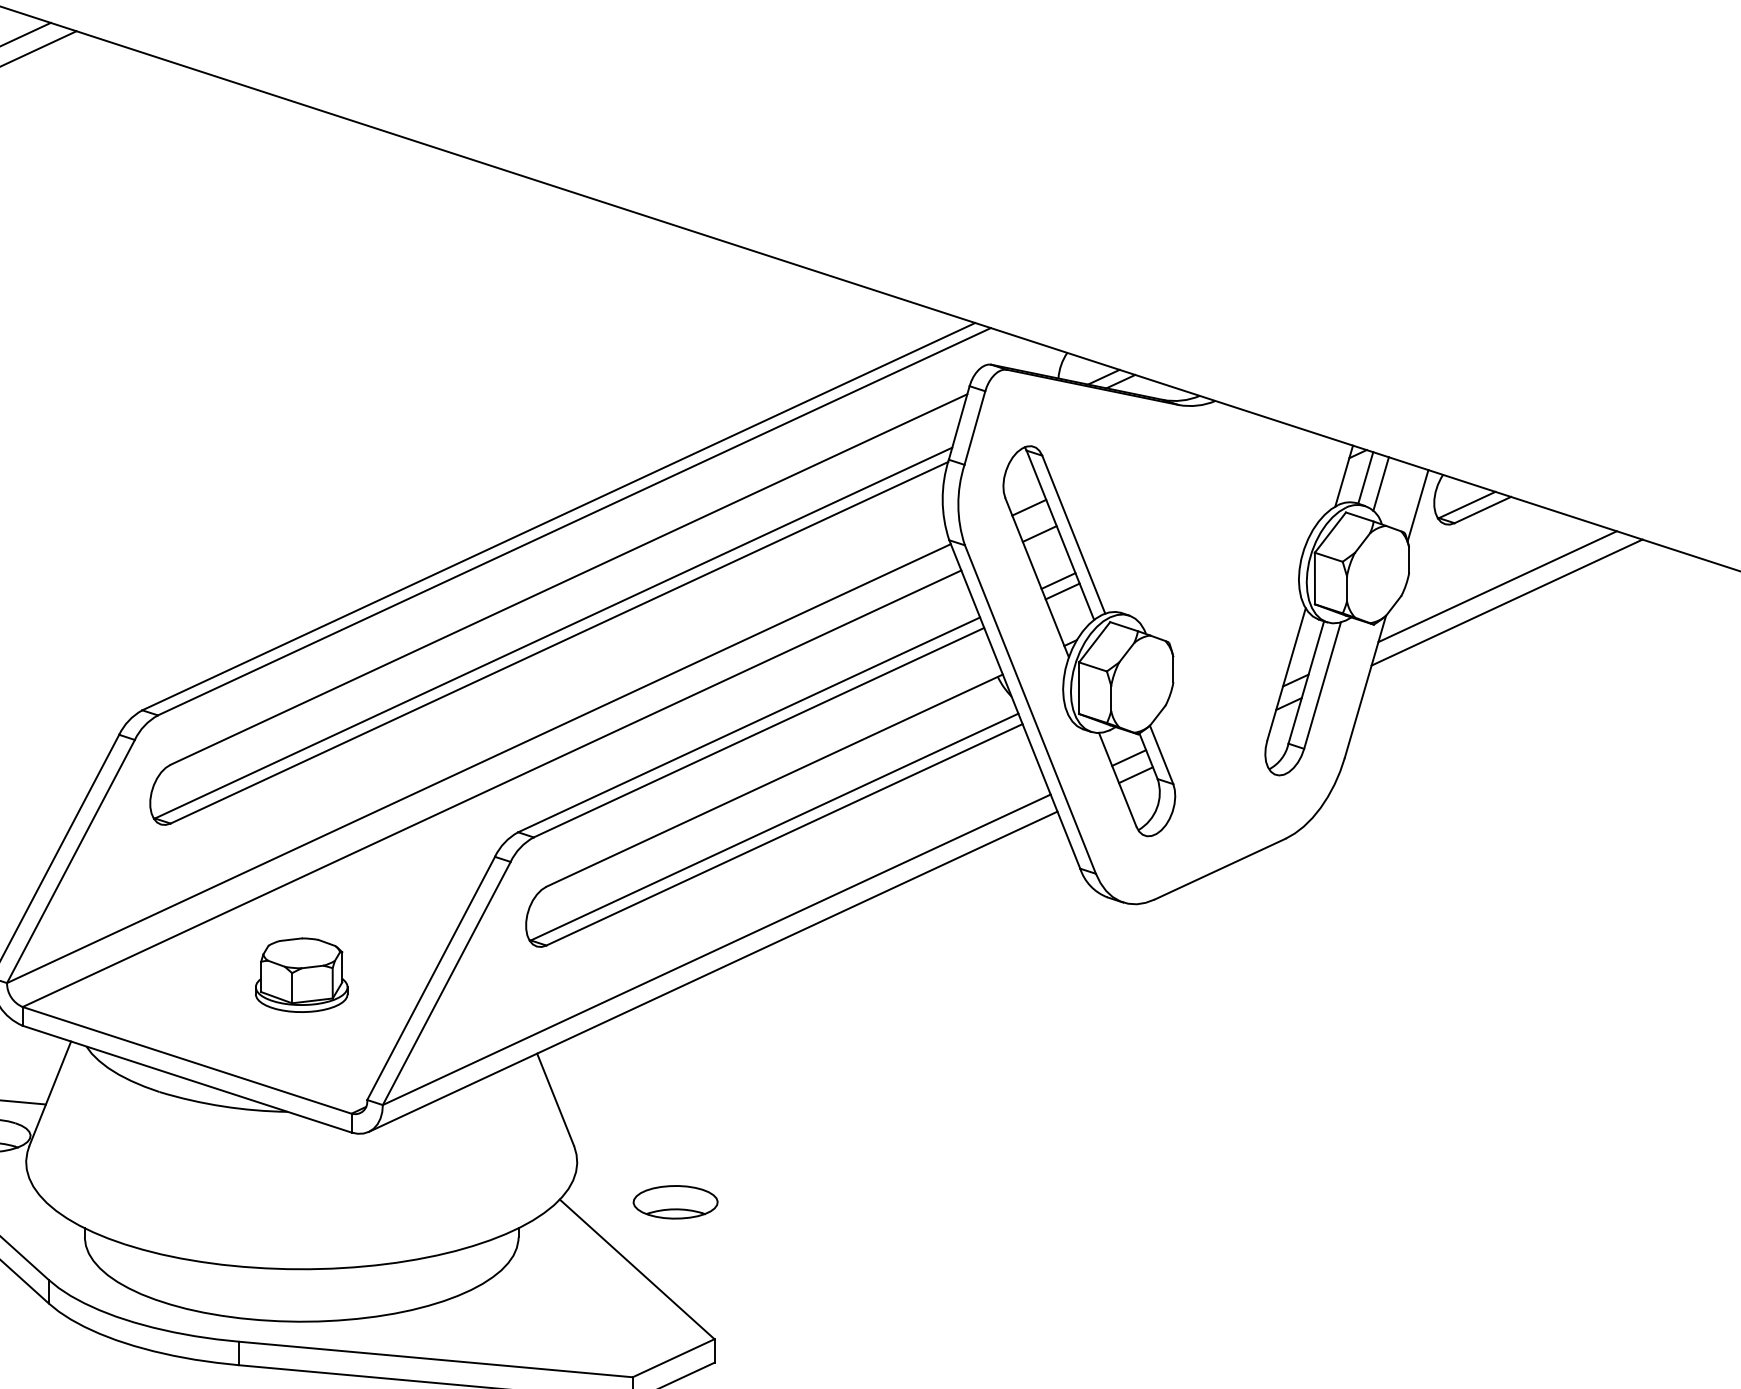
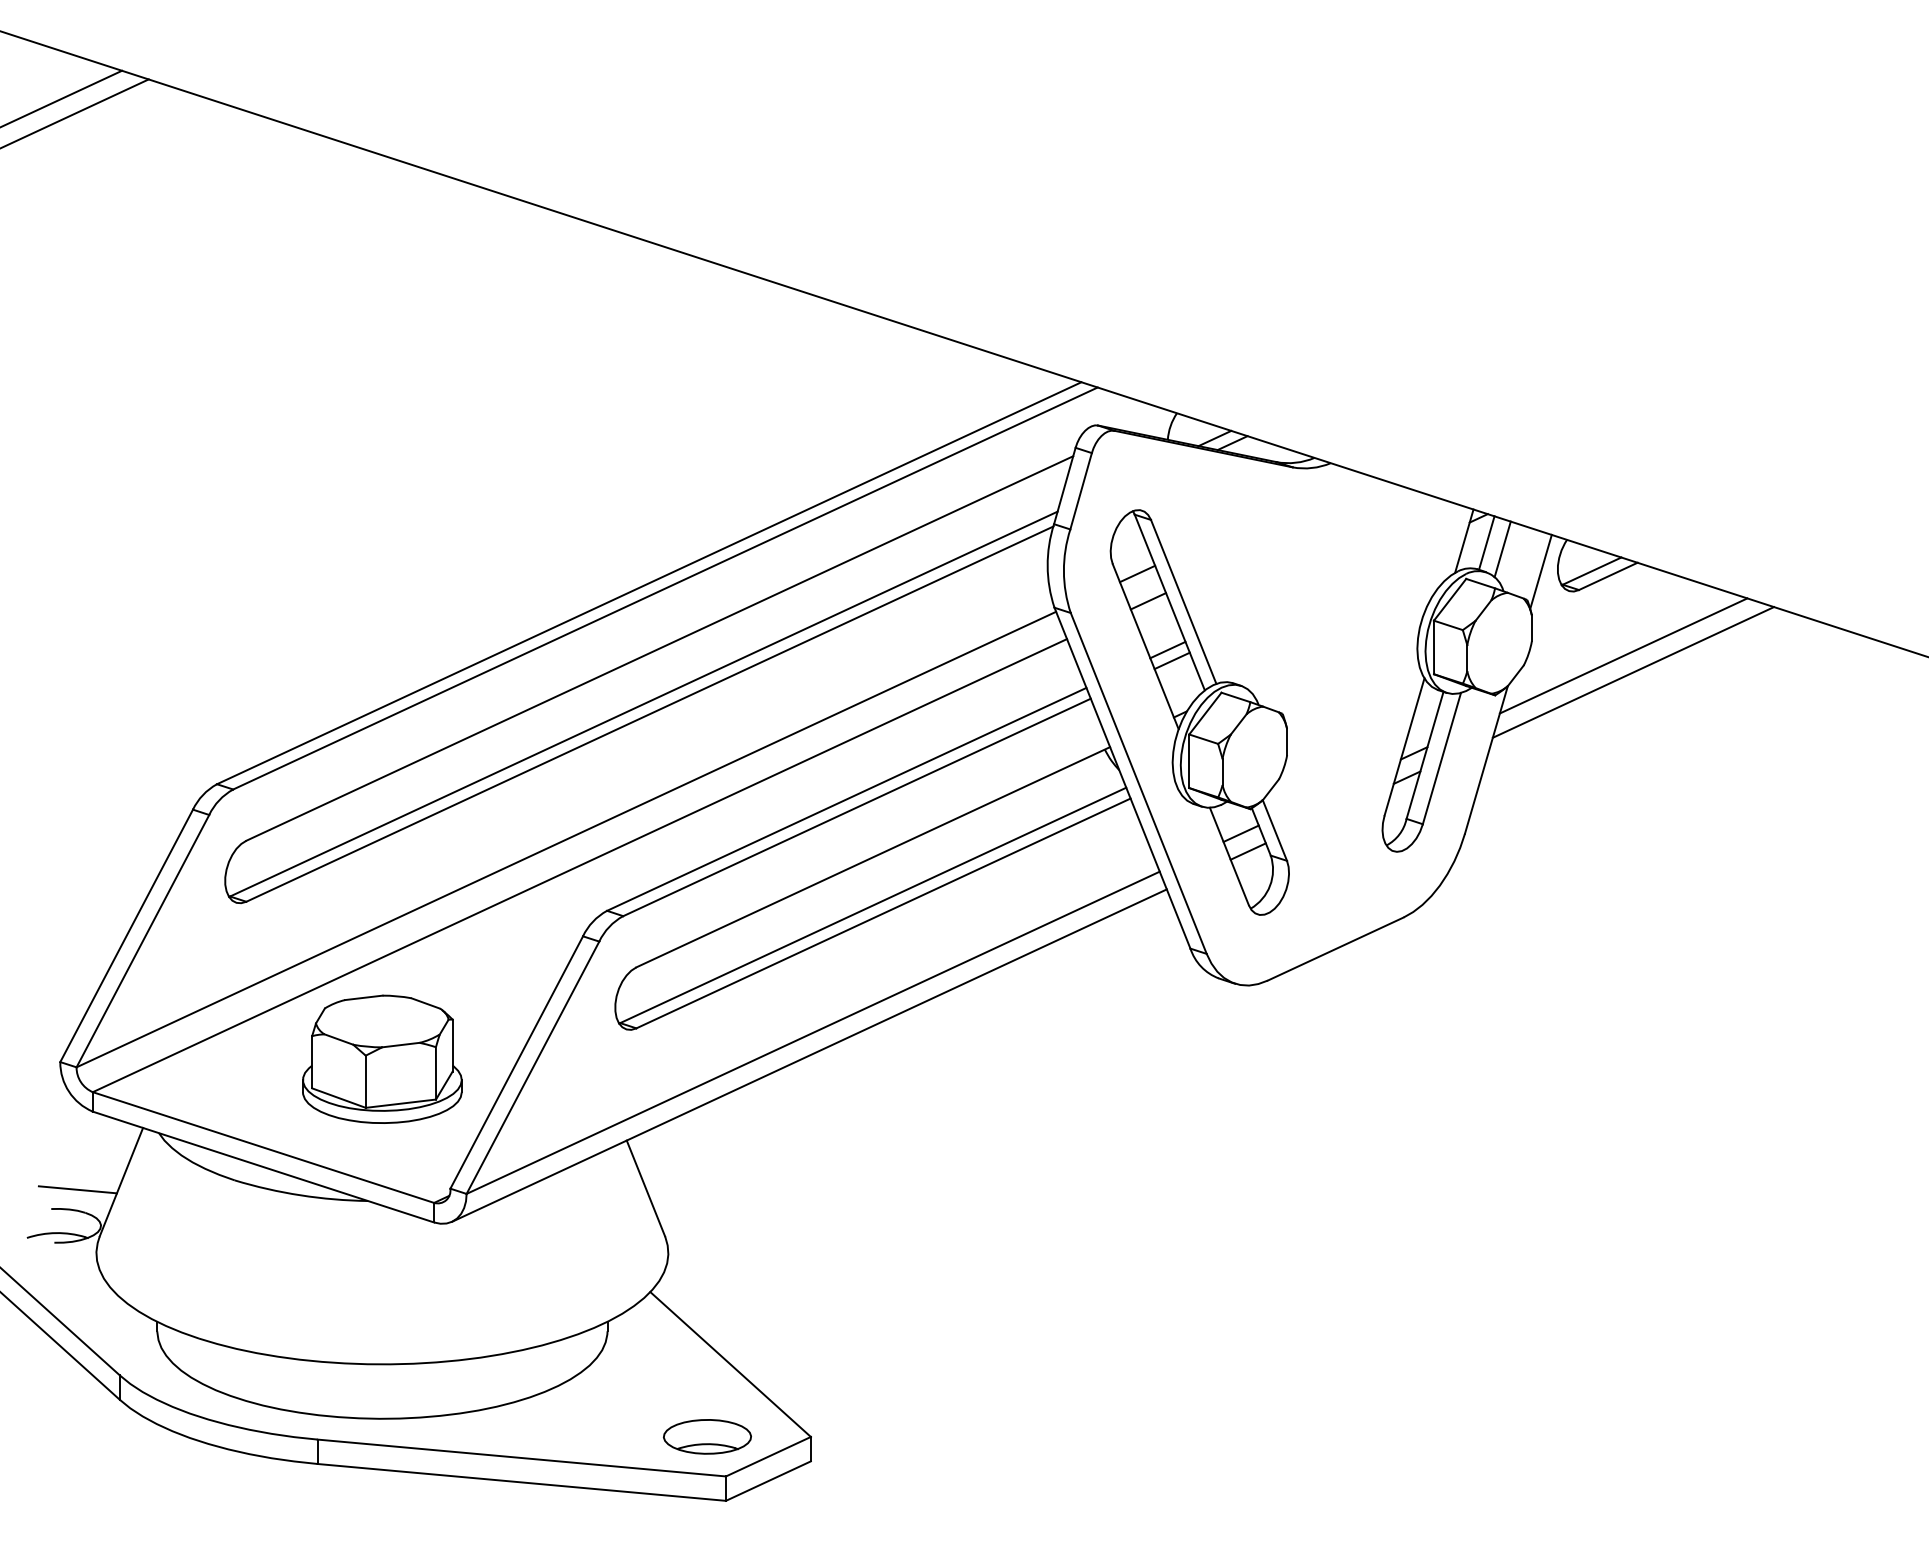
part: (301, 974) -> (382, 1058), size x1.67
part: (674, 1201) -> (706, 1436), moved

